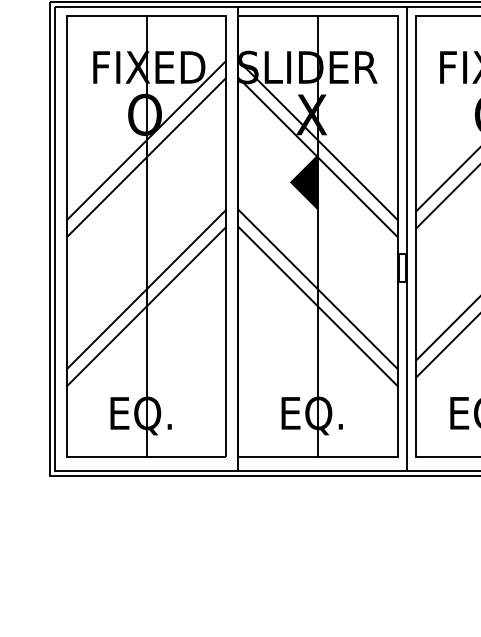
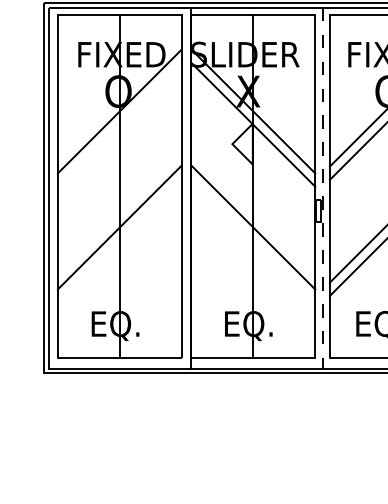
line: (146, 157) -> (119, 124), removed
fill: (304, 181) -> (242, 143), removed
line: (406, 239) -> (322, 188), solid -> dashed
line: (146, 306) -> (119, 240), removed
line: (318, 306) -> (253, 240), removed

